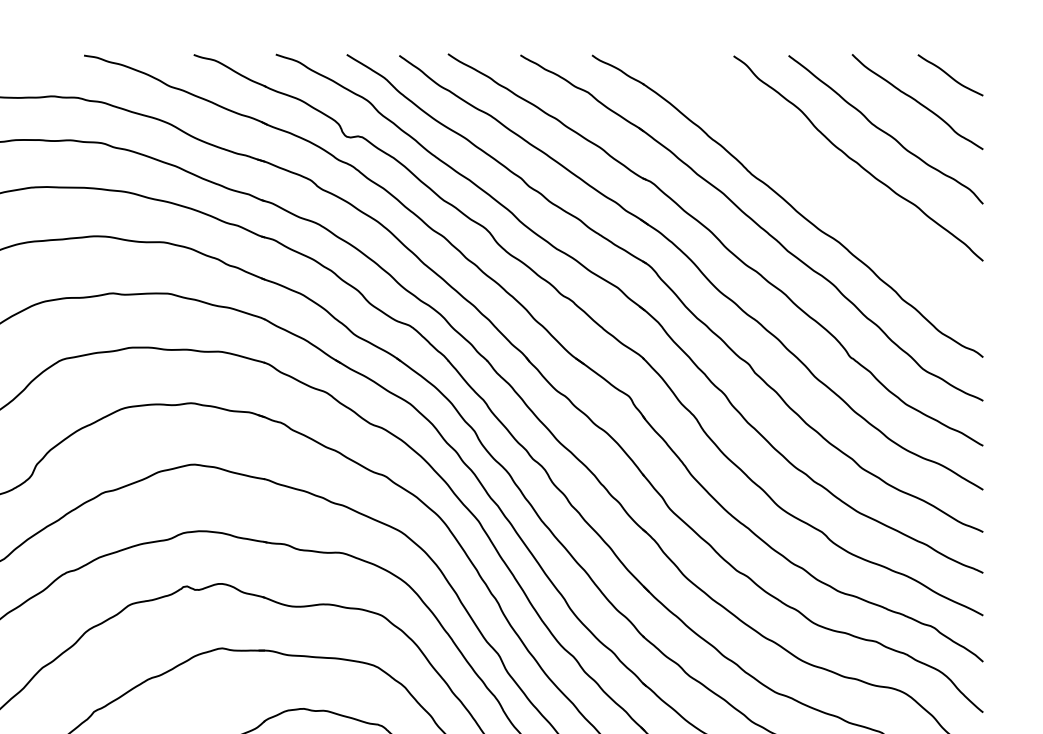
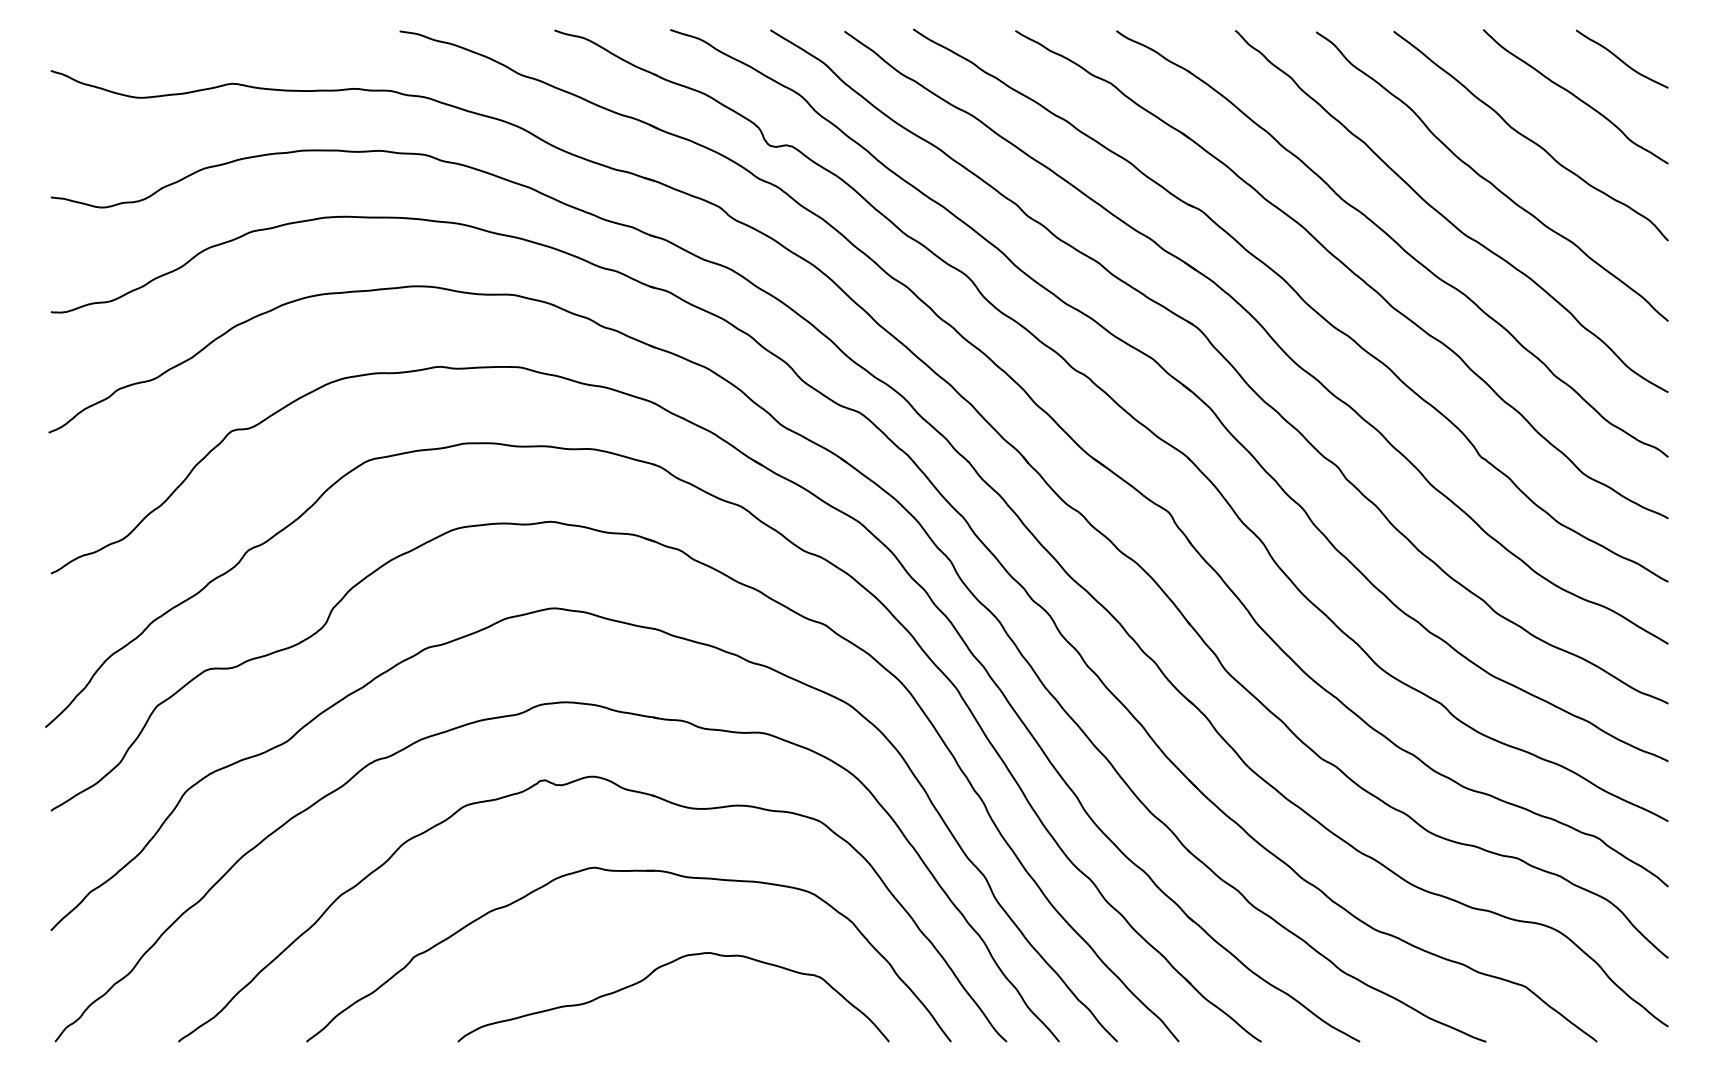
curve: (825, 186) -> (1445, 216), added

